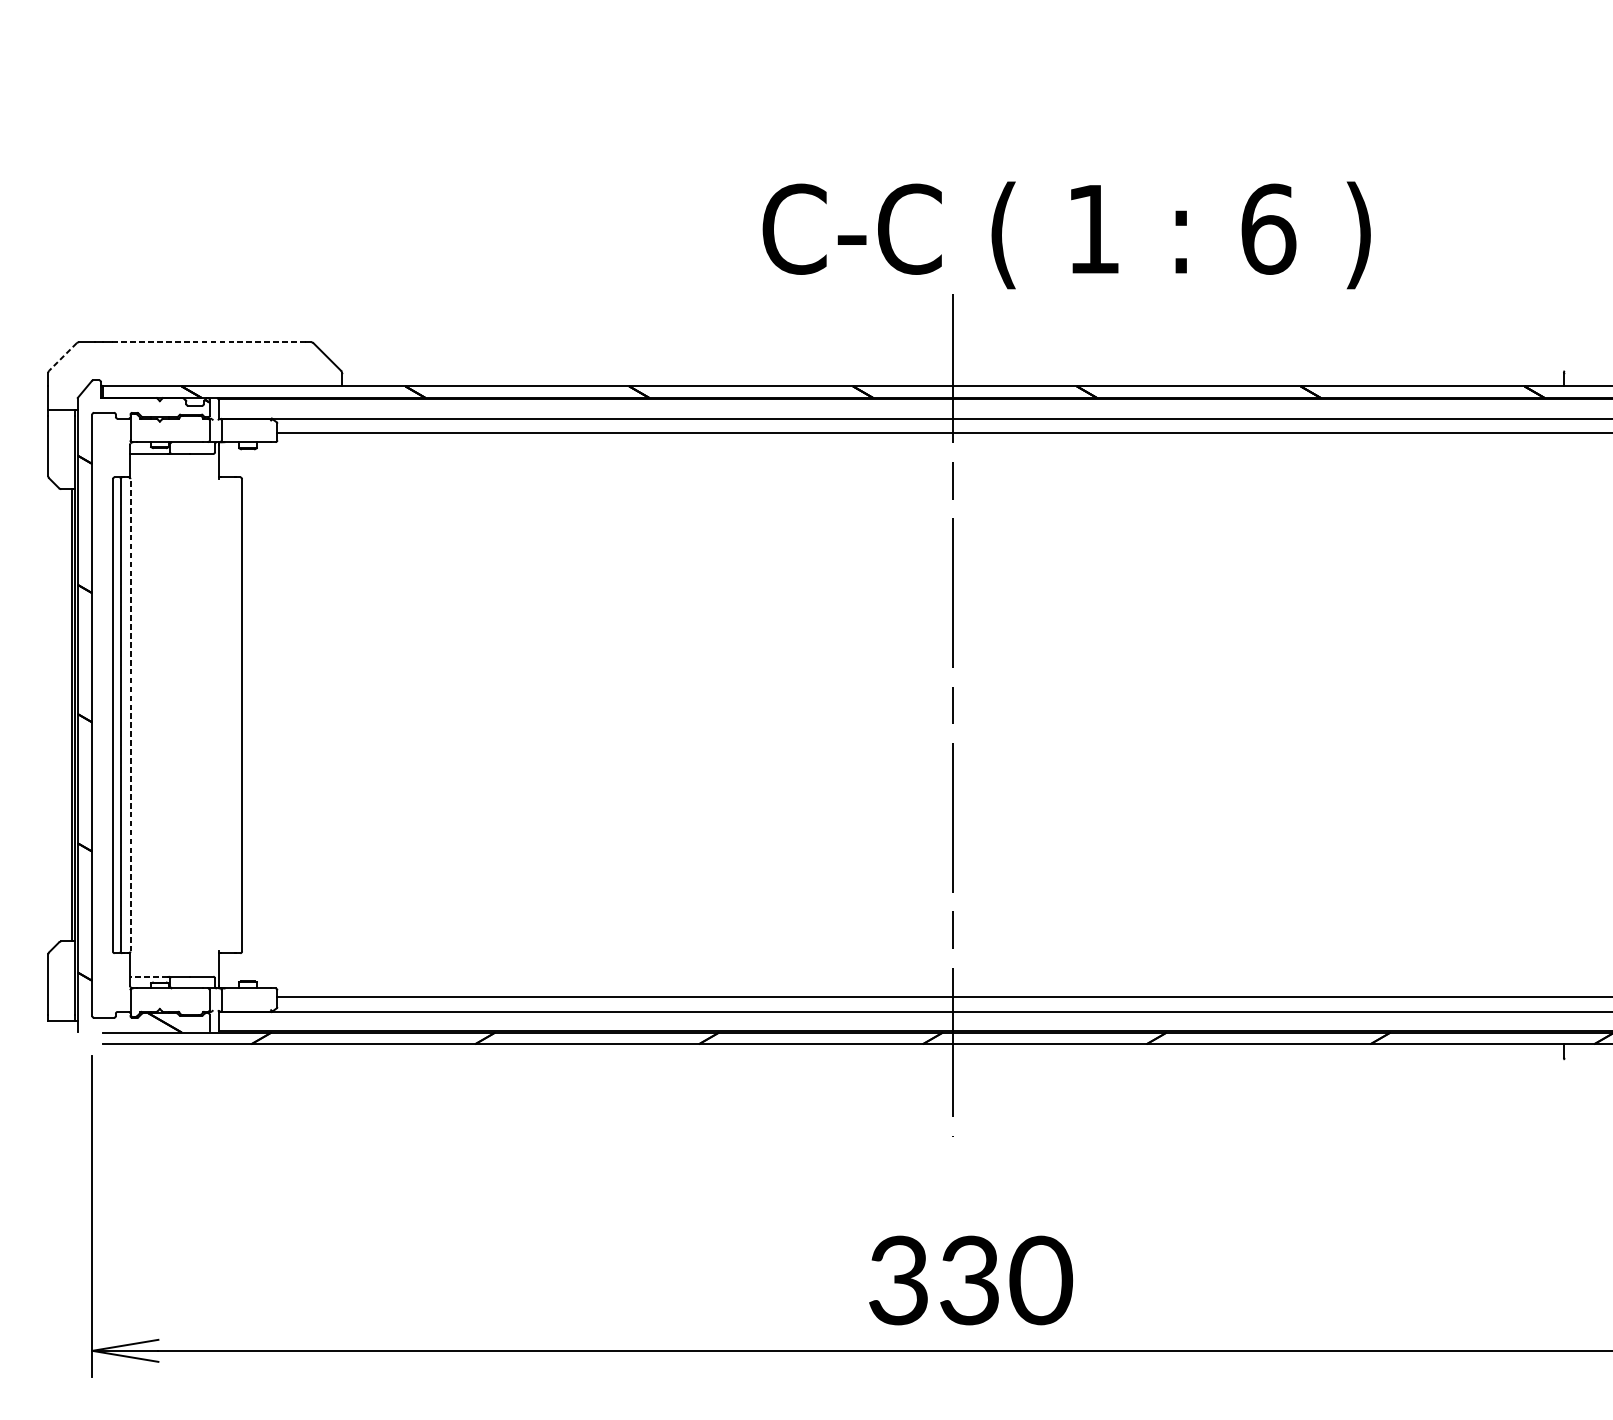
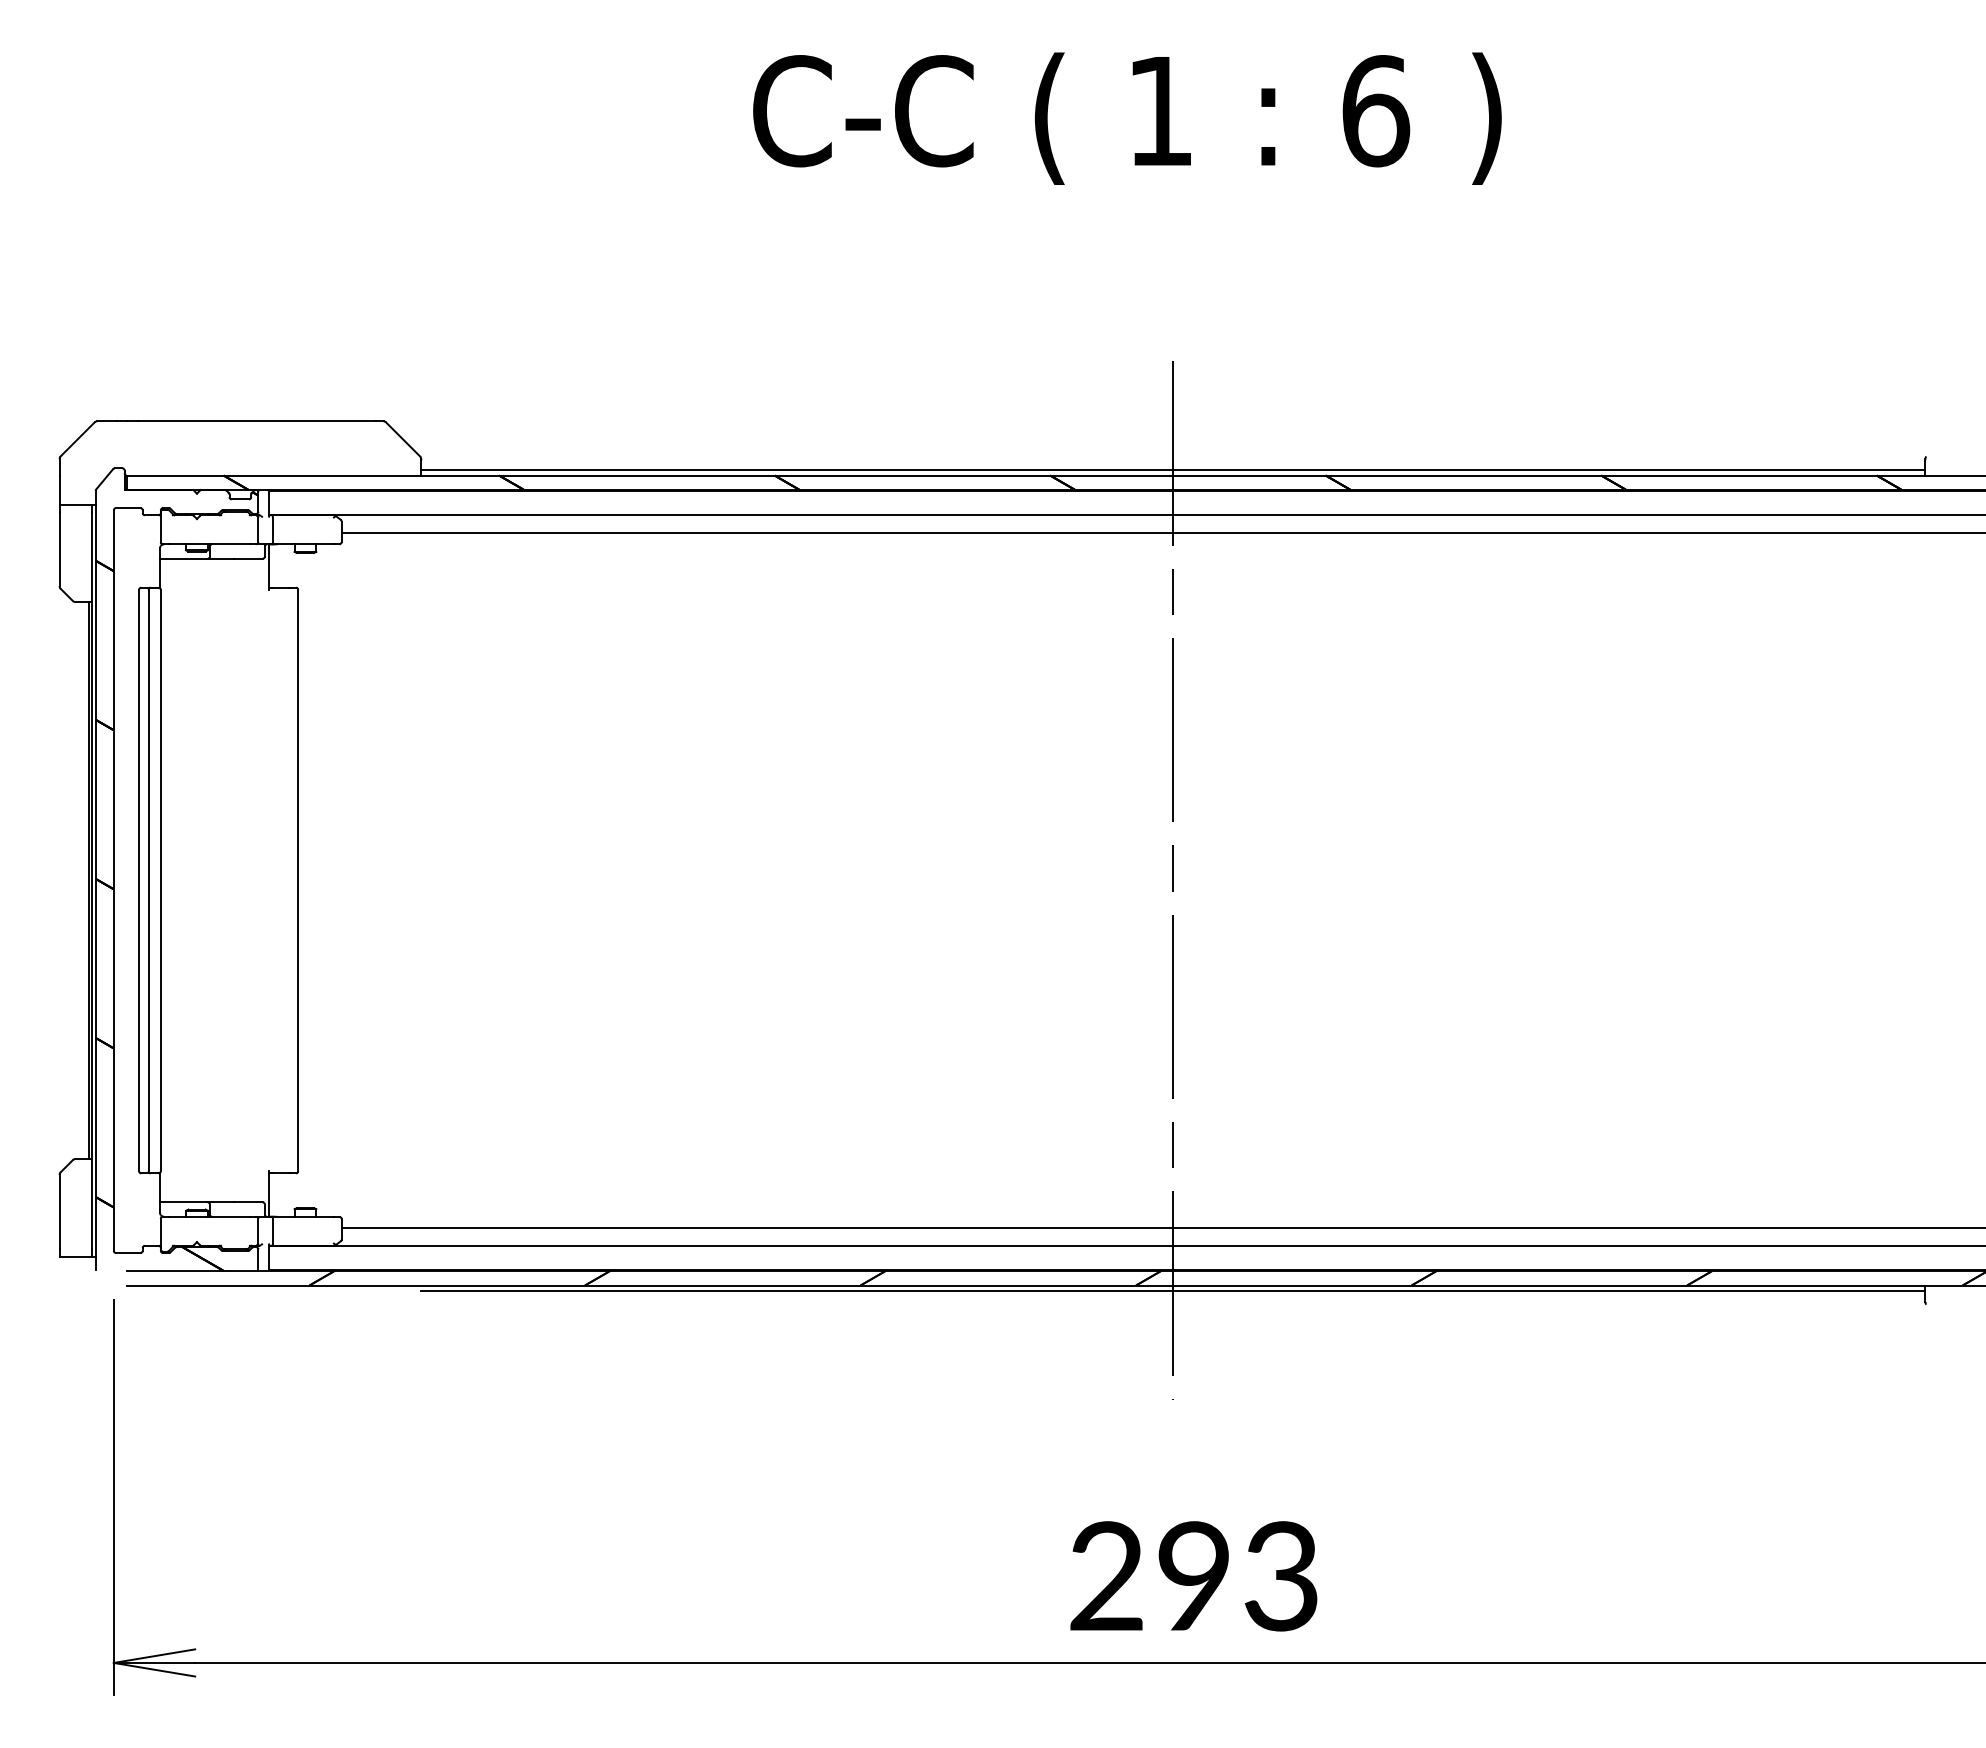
text: (1066, 235) -> (1127, 118), moved
line: (208, 342) -> (256, 421), dashed -> solid
line: (62, 357) -> (77, 439), dashed -> solid
line: (953, 381) -> (1173, 469), added
line: (130, 715) -> (160, 880), dashed -> solid
hatch: (143, 716) -> (176, 881), added
line: (148, 976) -> (182, 1202), dashed -> solid
line: (953, 1049) -> (1173, 1291), added
text: (970, 1280) -> (1195, 1576), 330 -> 293

